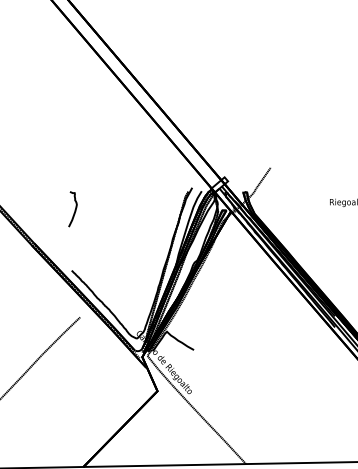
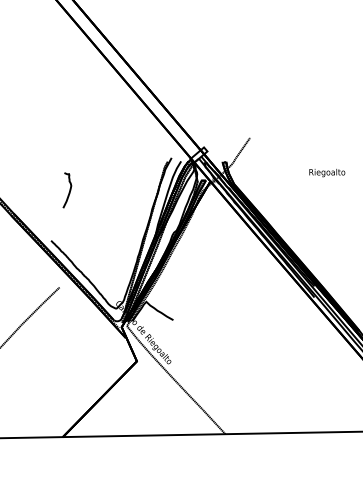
curve: (75, 209) -> (69, 190), moved

